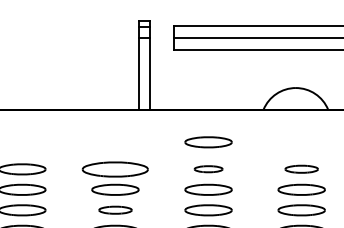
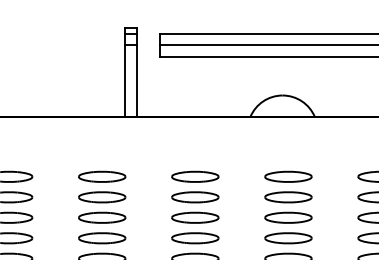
part: (208, 142) -> (195, 149), removed
part: (115, 169) -> (102, 176), size x0.71
part: (208, 169) -> (195, 176), size x1.67
part: (301, 169) -> (288, 176), size x1.43
part: (115, 210) -> (102, 217), size x1.43

